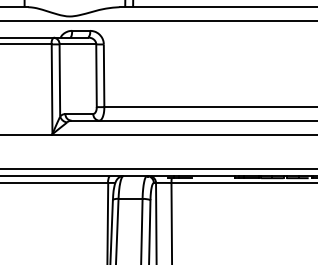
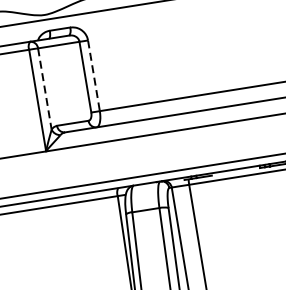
line: (104, 75) -> (94, 75), solid -> dashed
line: (59, 81) -> (44, 90), solid -> dashed

